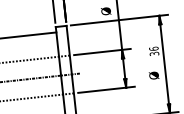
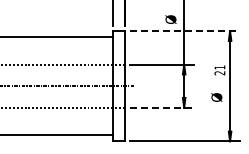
line: (120, 20) -> (185, 31), solid -> dashed
text: (153, 51) -> (219, 70), 36 -> 21
line: (107, 89) -> (162, 107), solid -> dashed

